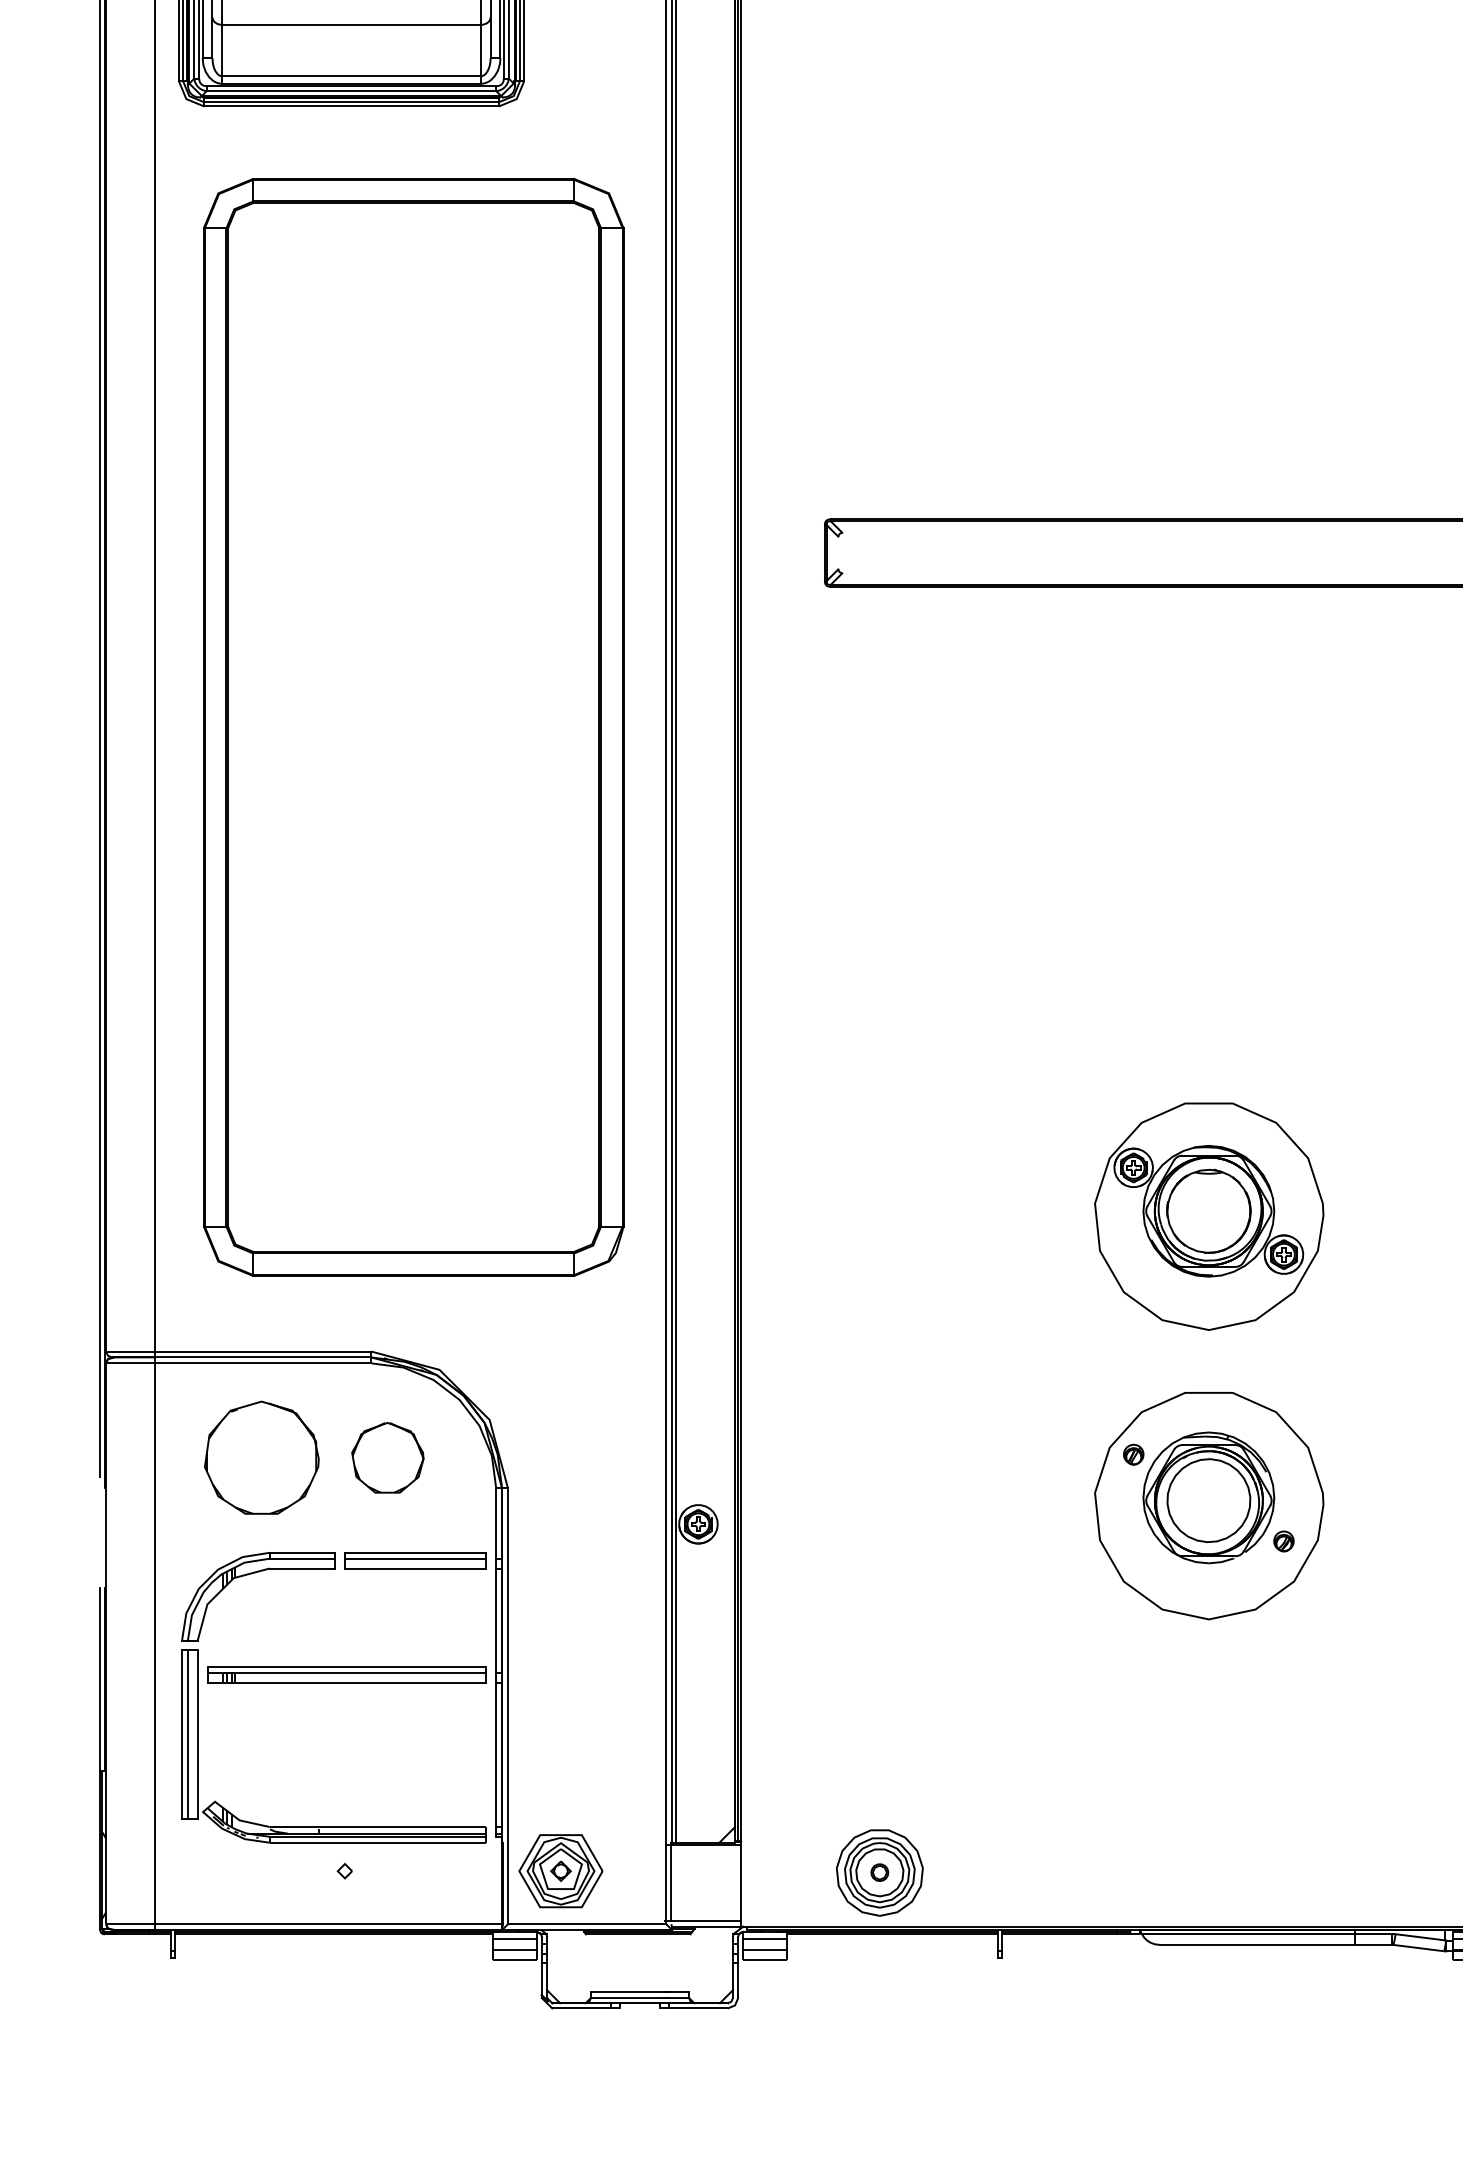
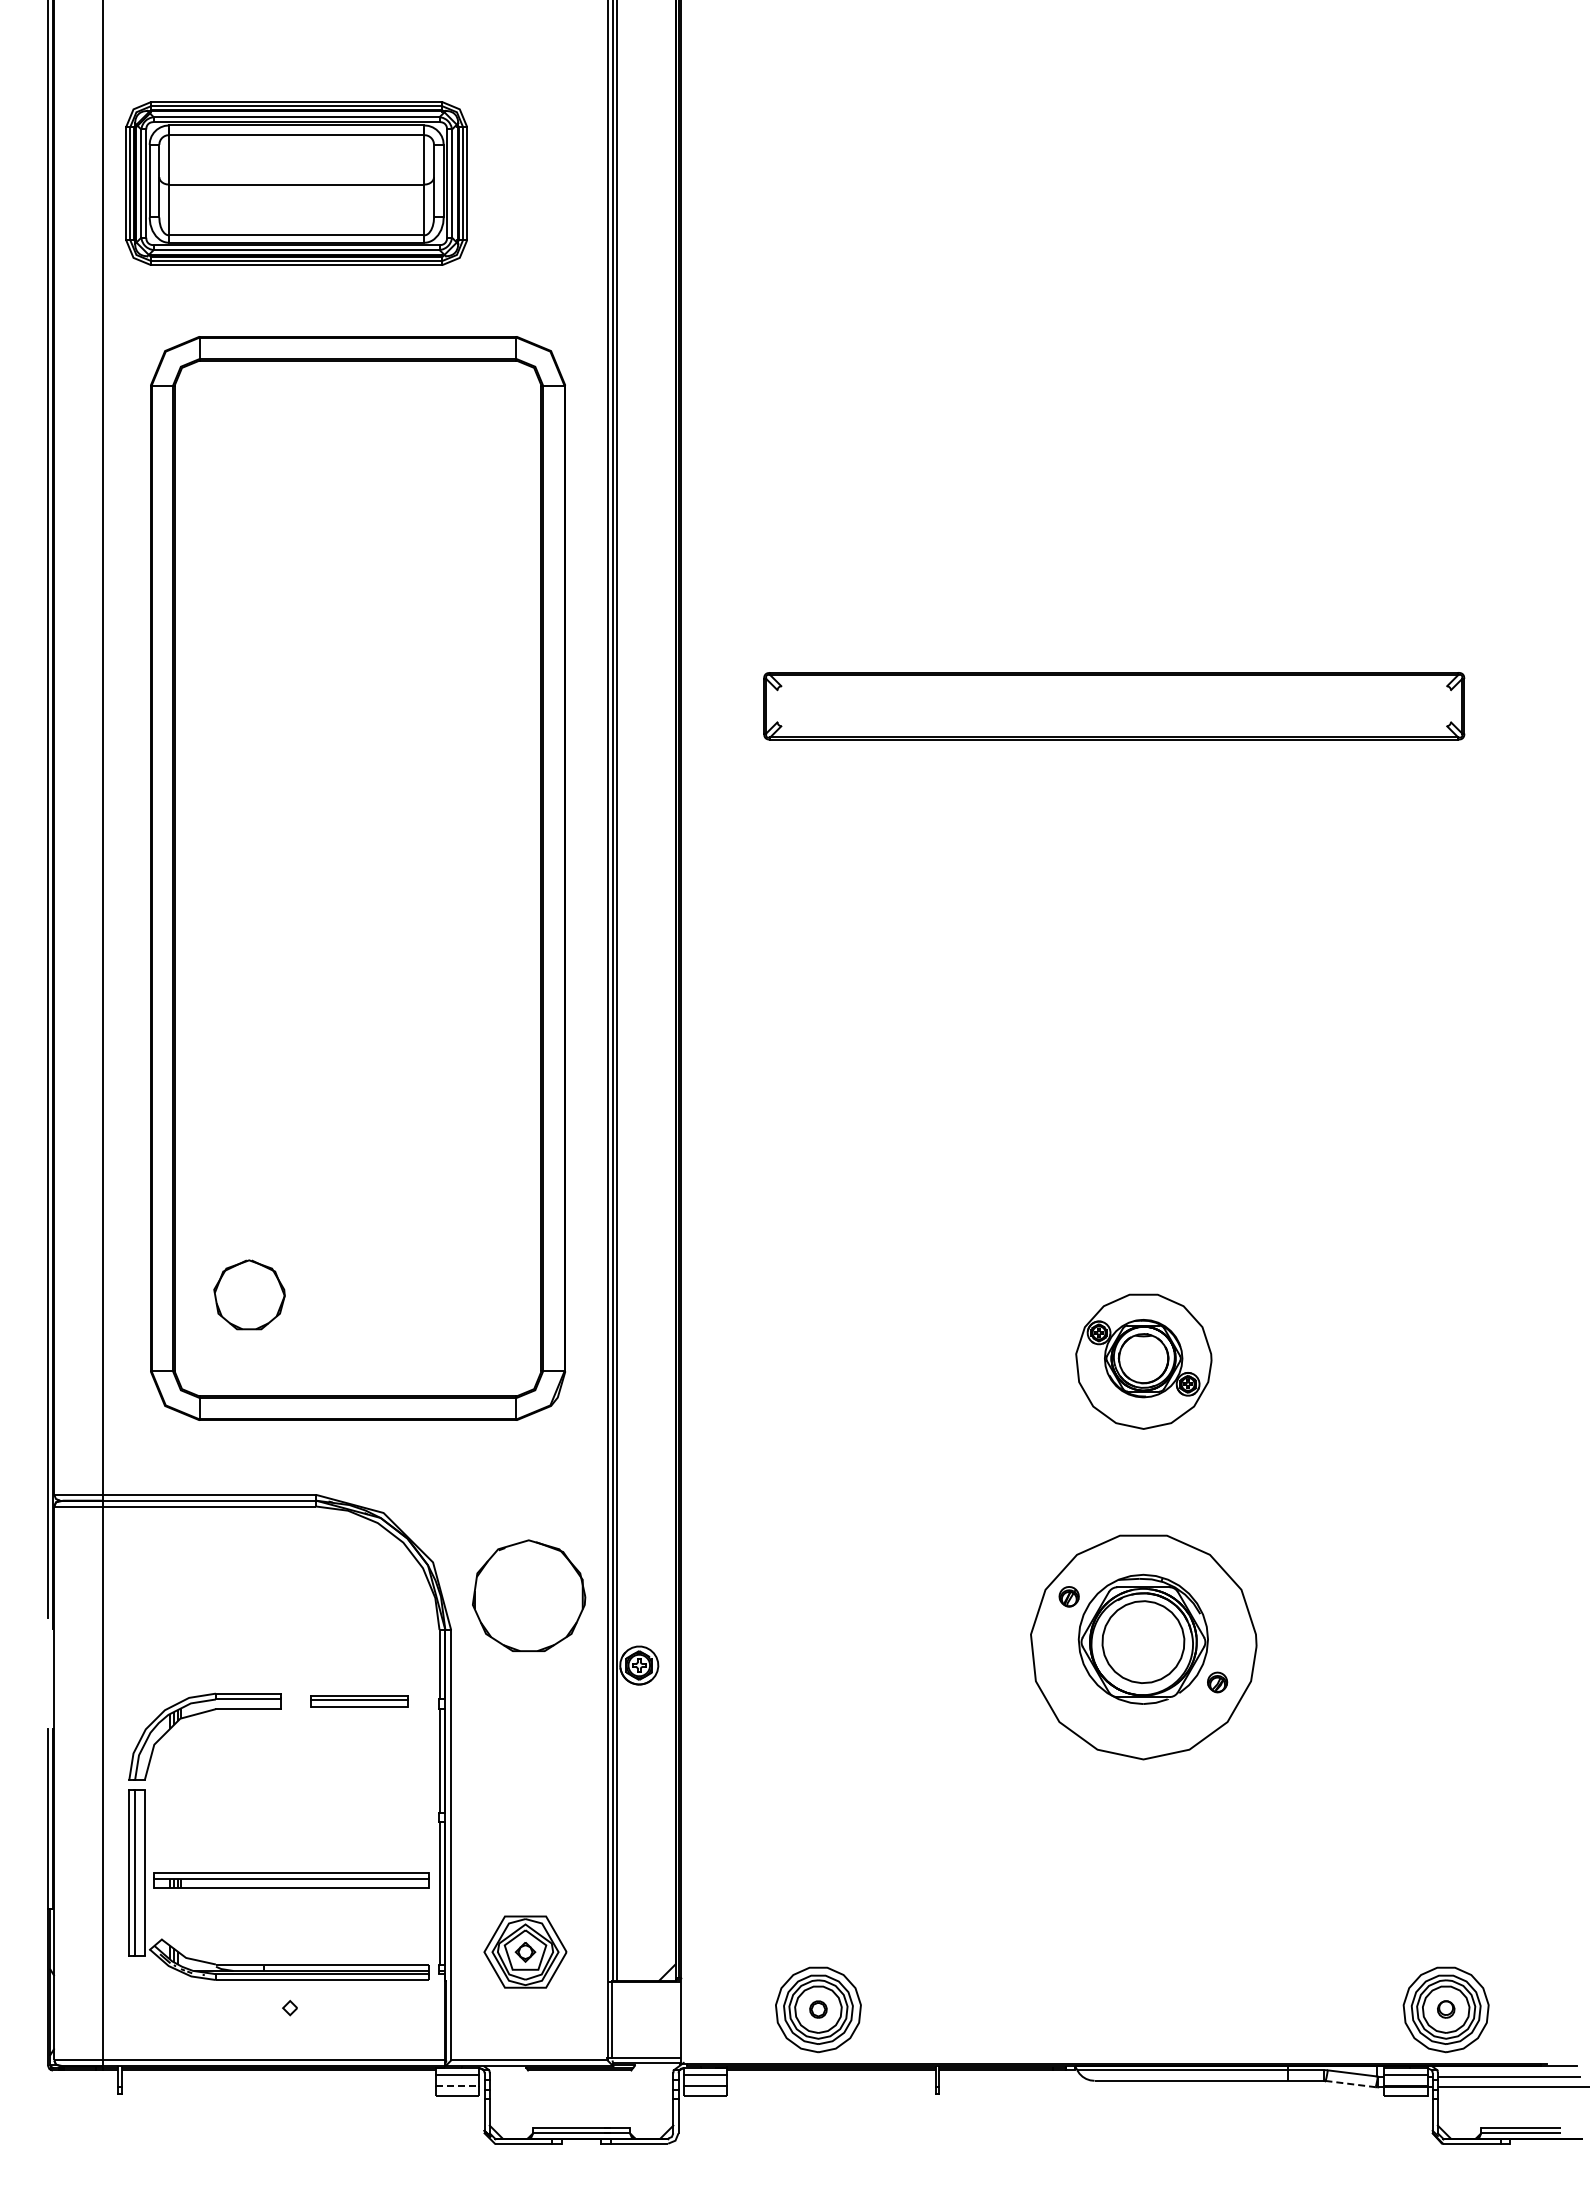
part: (1208, 1216) -> (1143, 1361), size x0.6
part: (262, 1457) -> (529, 1595), moved
part: (387, 1457) -> (249, 1294), moved
part: (415, 1560) -> (359, 1701), size x0.7
part: (346, 1675) -> (291, 1880), moved
part: (560, 1870) -> (525, 1951), moved
line: (1416, 1947) -> (1348, 2083), solid -> dashed
line: (514, 1949) -> (457, 2085), solid -> dashed

